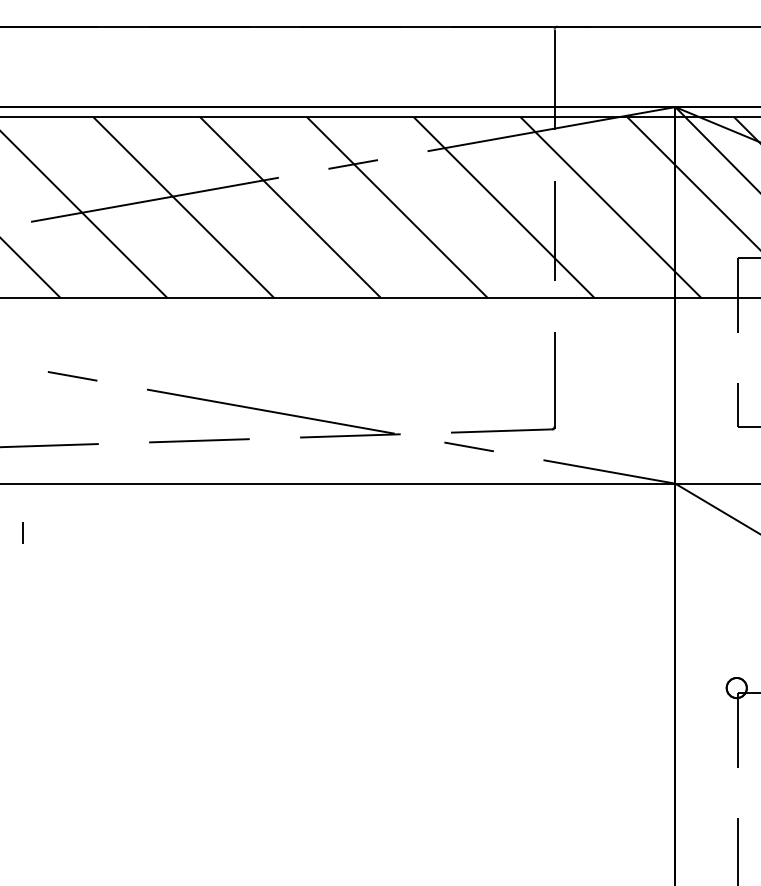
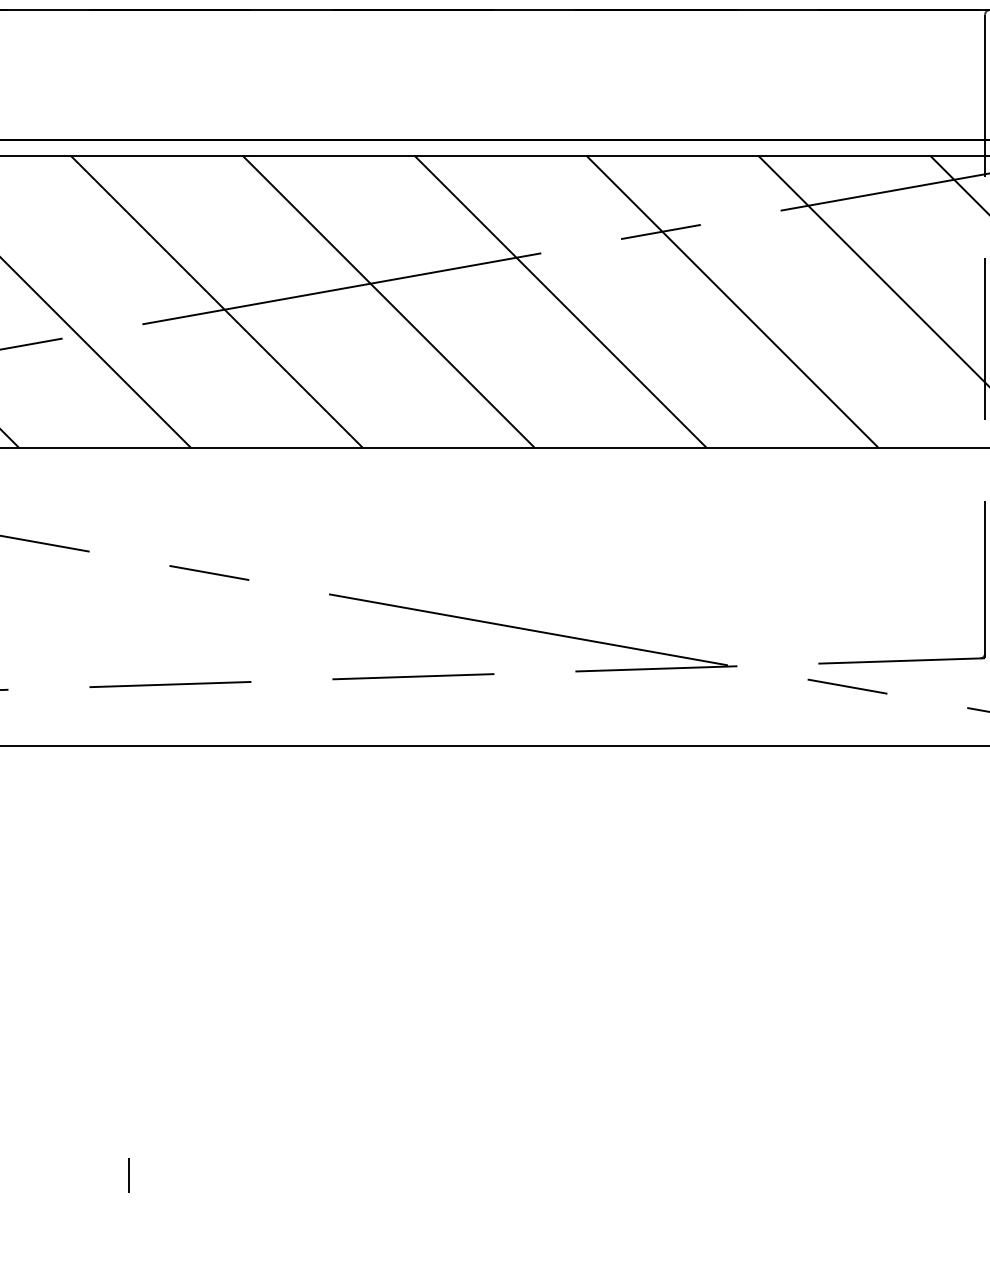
line: (22, 532) -> (128, 1175), moved

